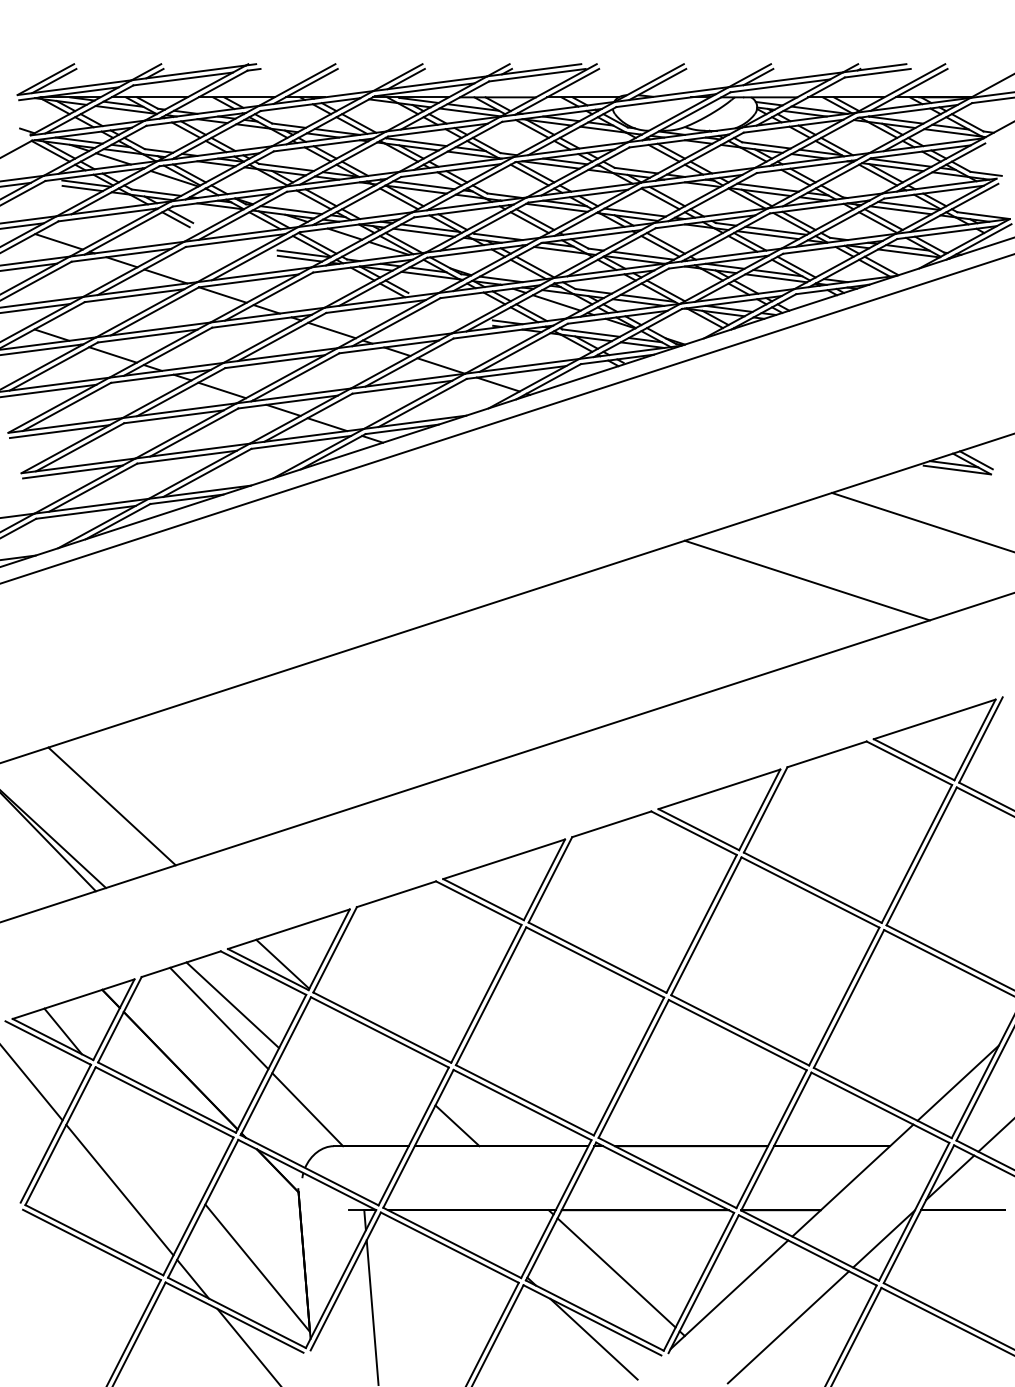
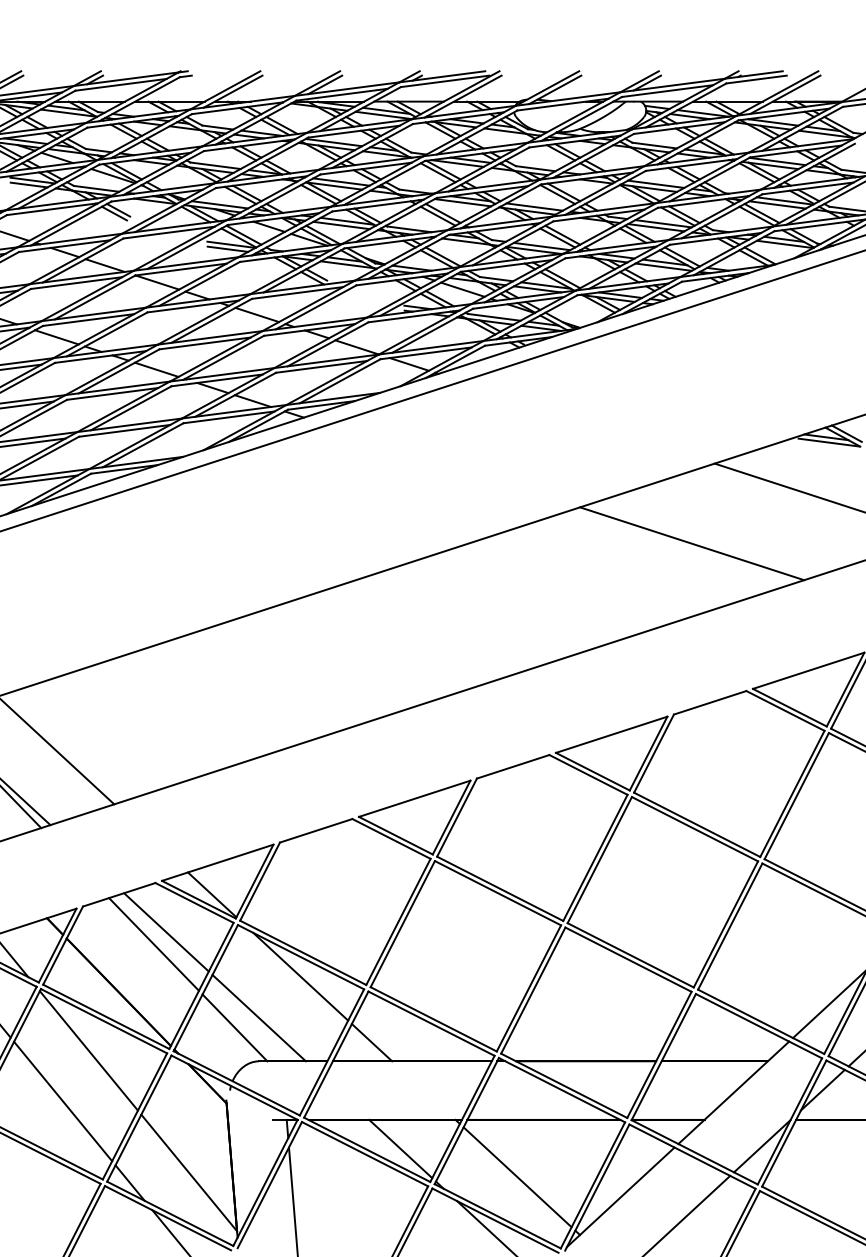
line: (379, 1053) -> (300, 976), added
line: (334, 1098) -> (259, 1017), added
line: (147, 1134) -> (88, 1050), added
line: (488, 1241) -> (400, 1148), added

